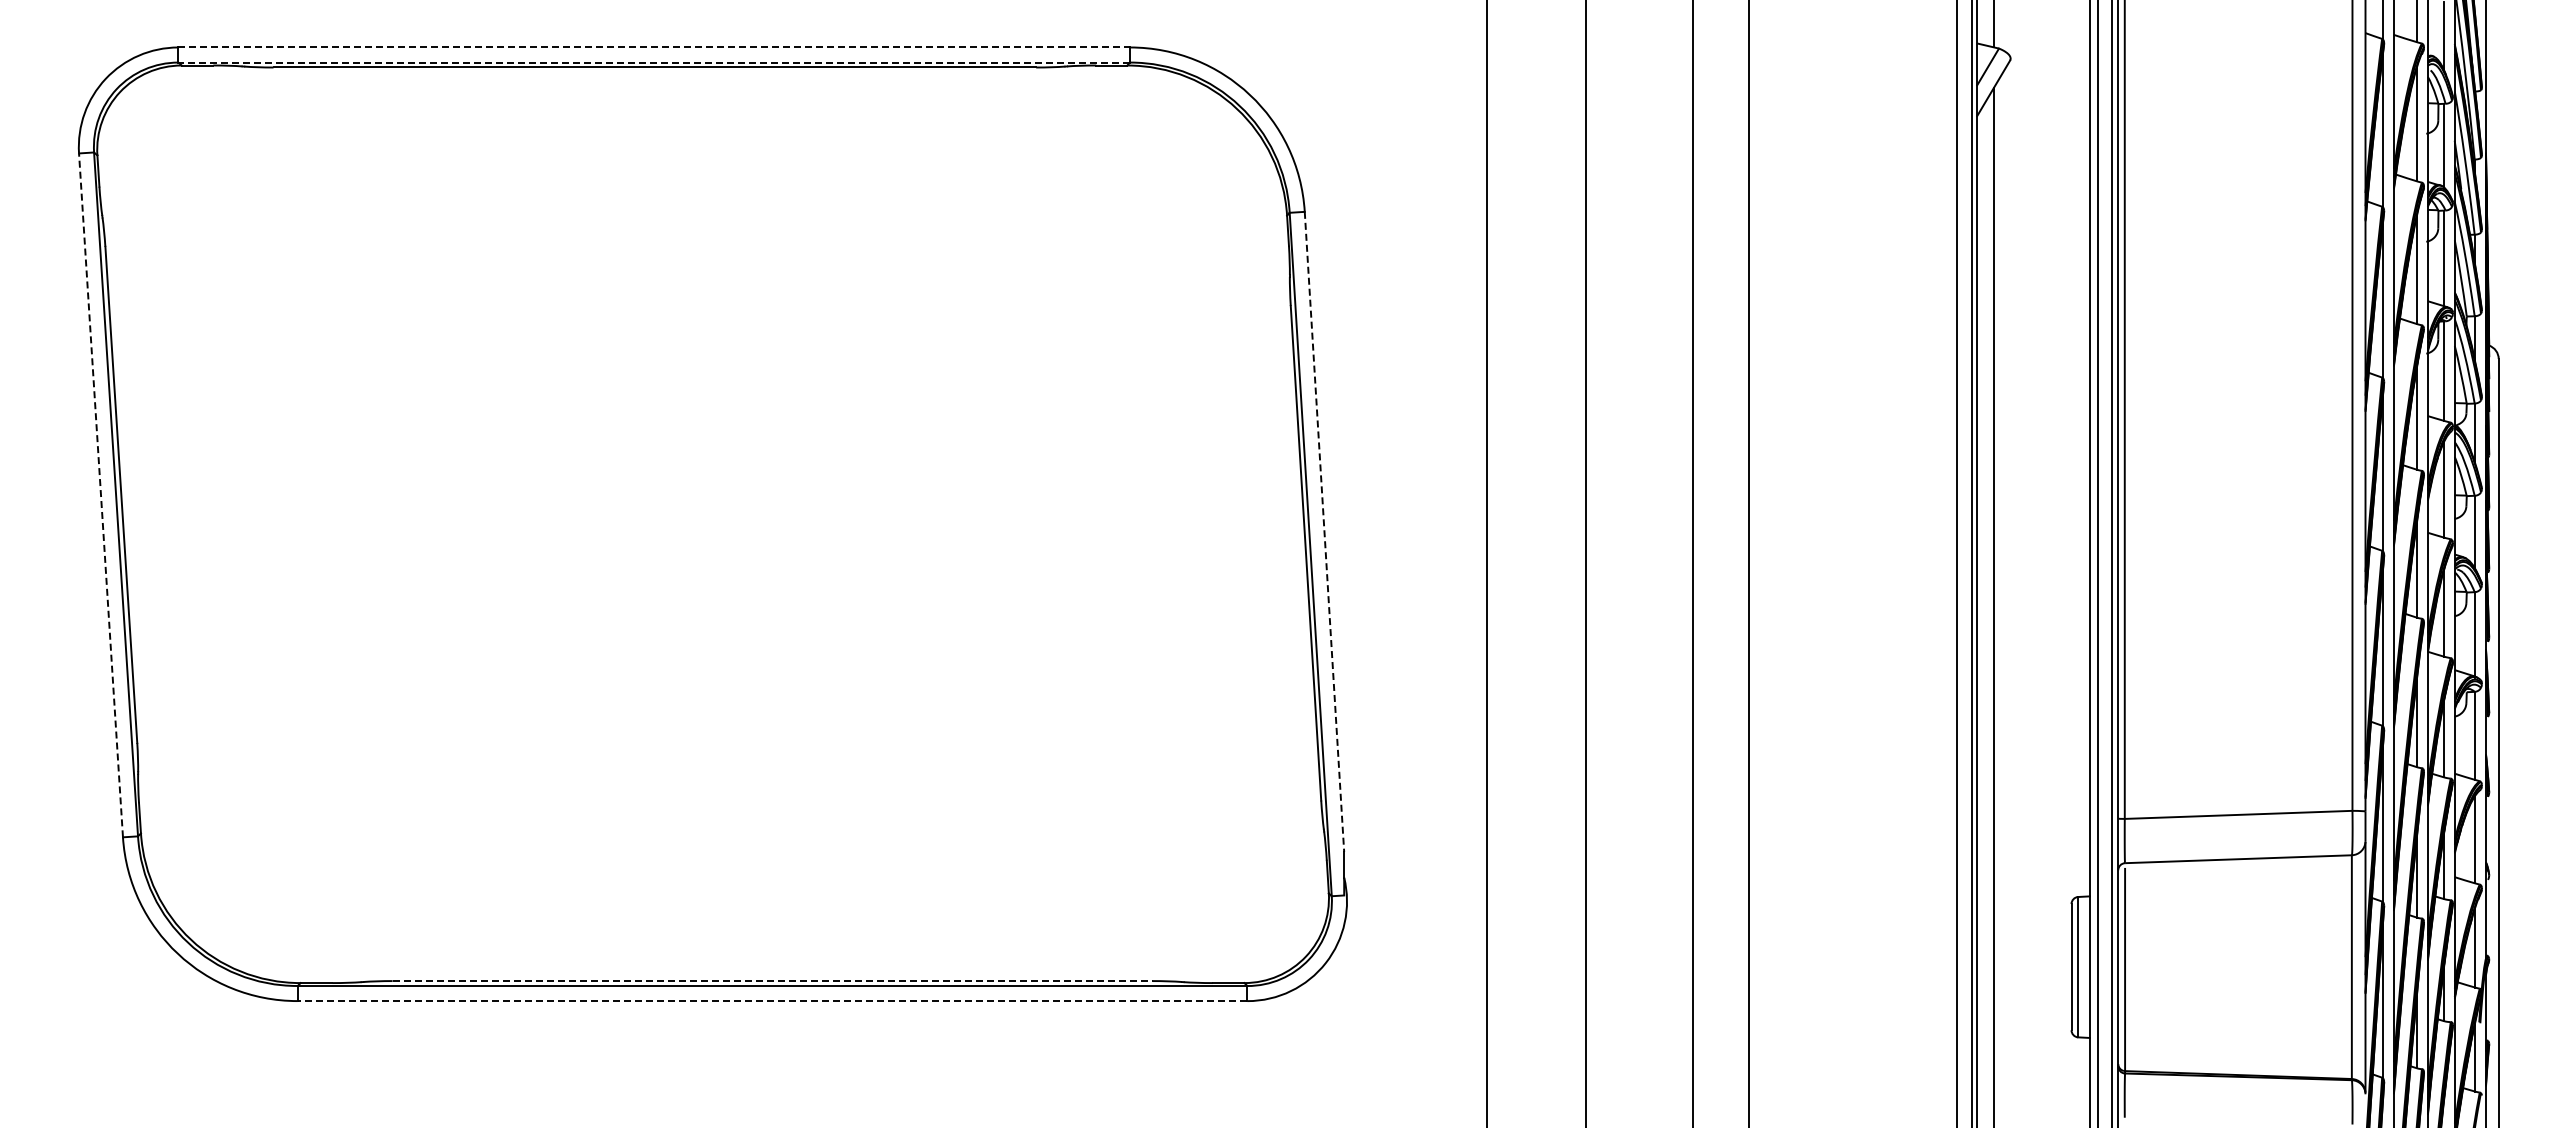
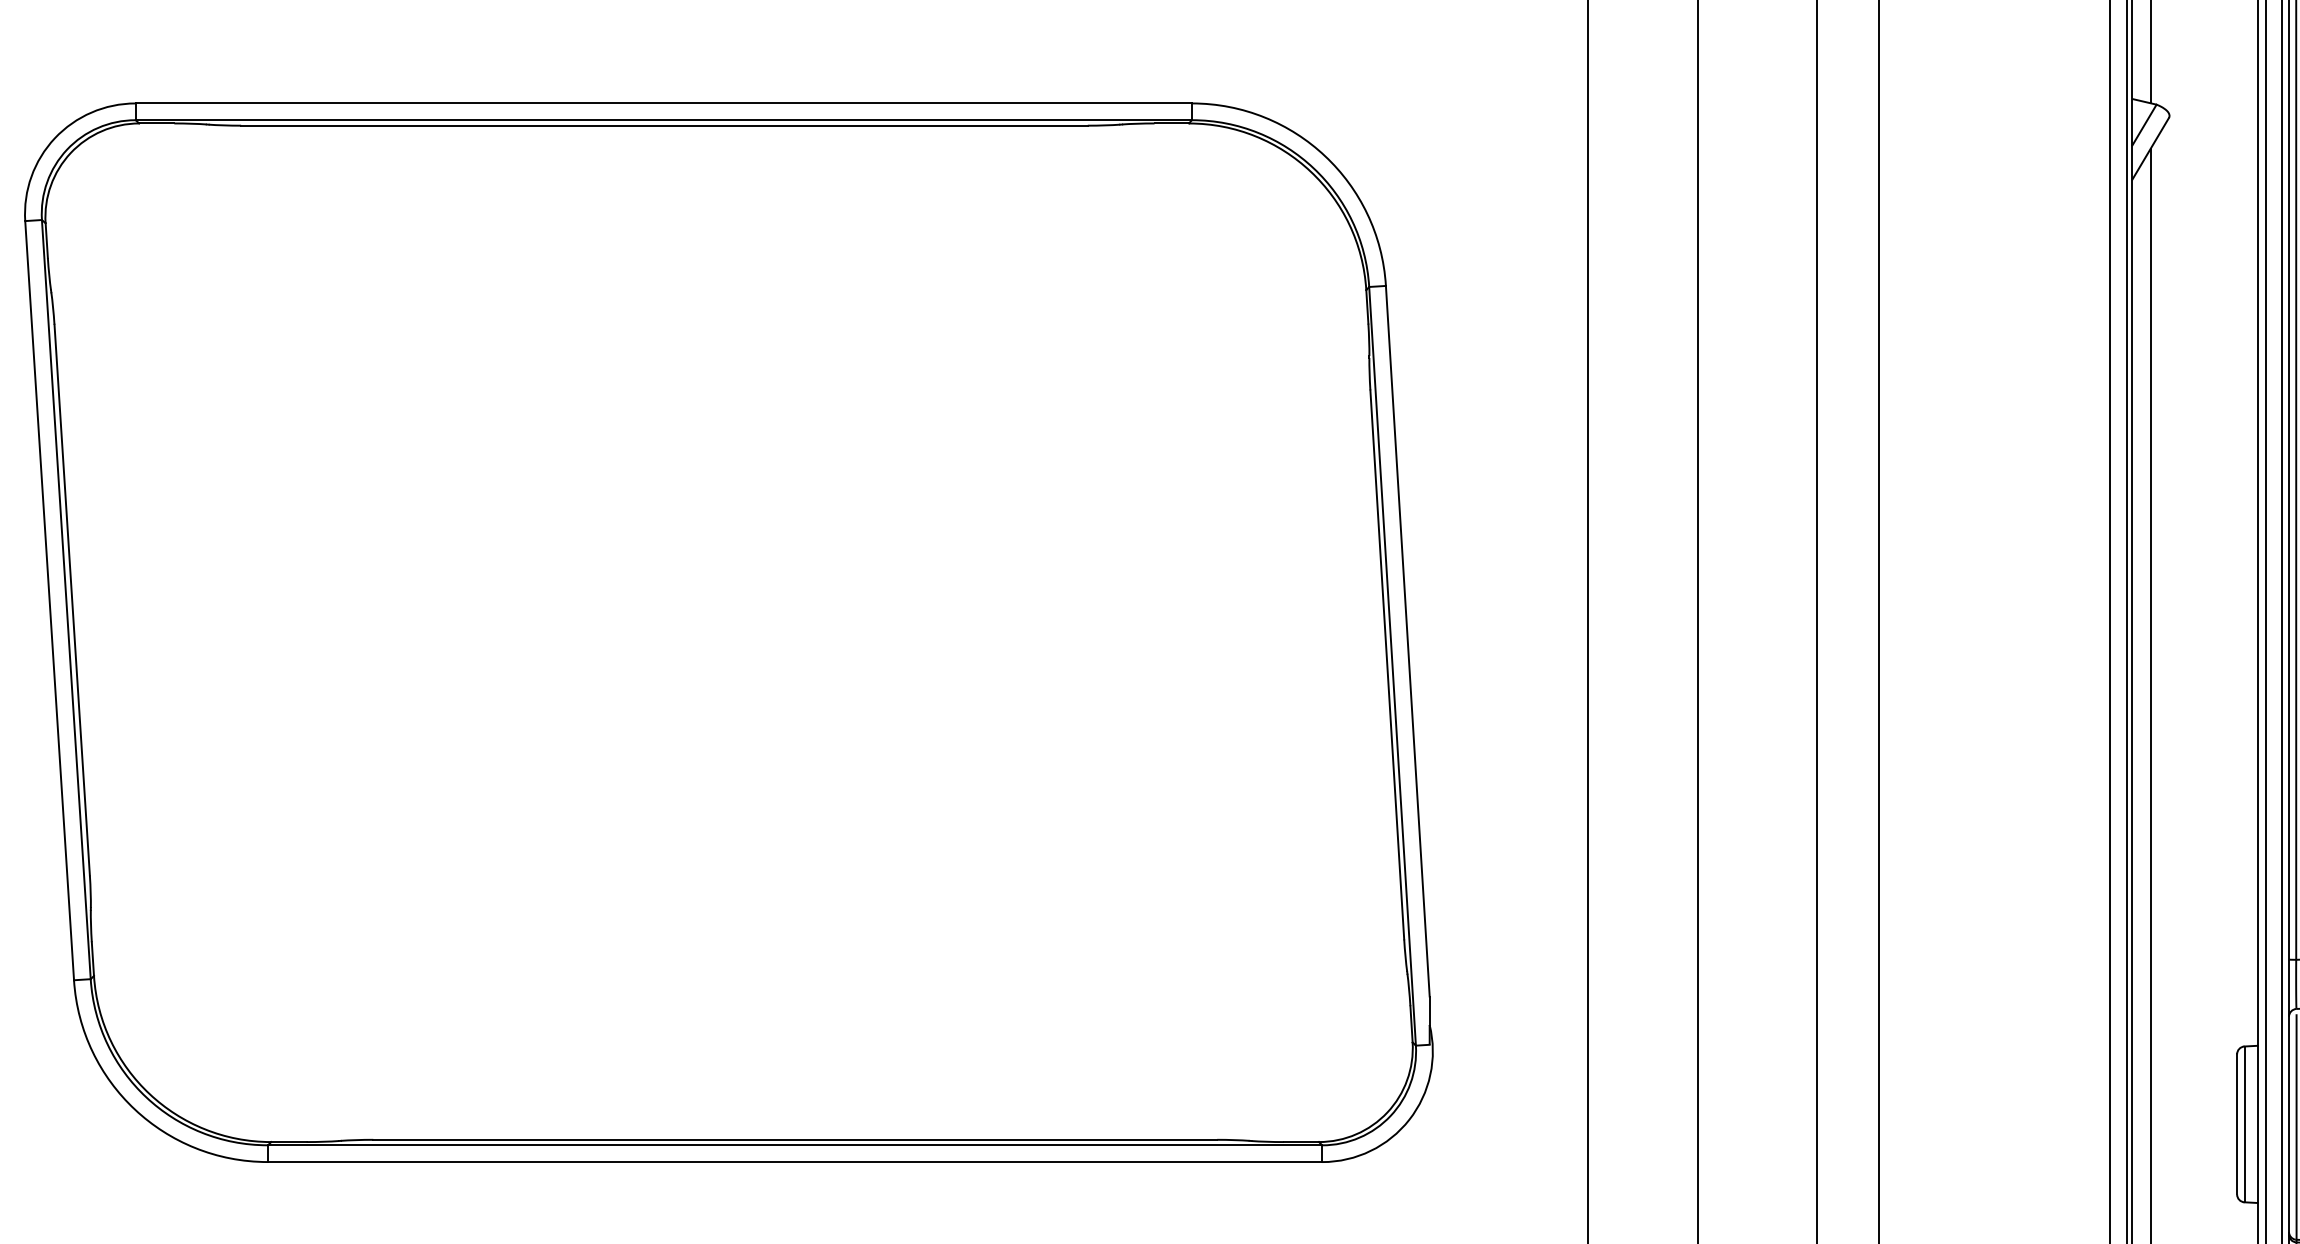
line: (654, 47) -> (664, 103), dashed -> solid
line: (654, 62) -> (664, 120), dashed -> solid
line: (101, 495) -> (50, 600), dashed -> solid
line: (1324, 531) -> (1407, 640), dashed -> solid
line: (773, 981) -> (796, 1140), dashed -> solid
line: (772, 1001) -> (795, 1162), dashed -> solid

